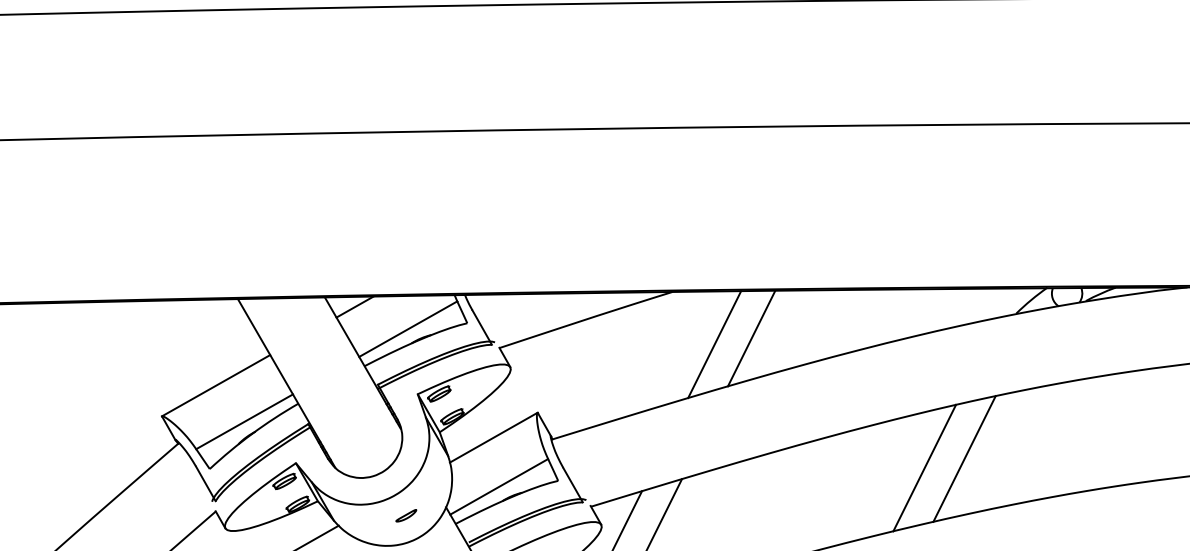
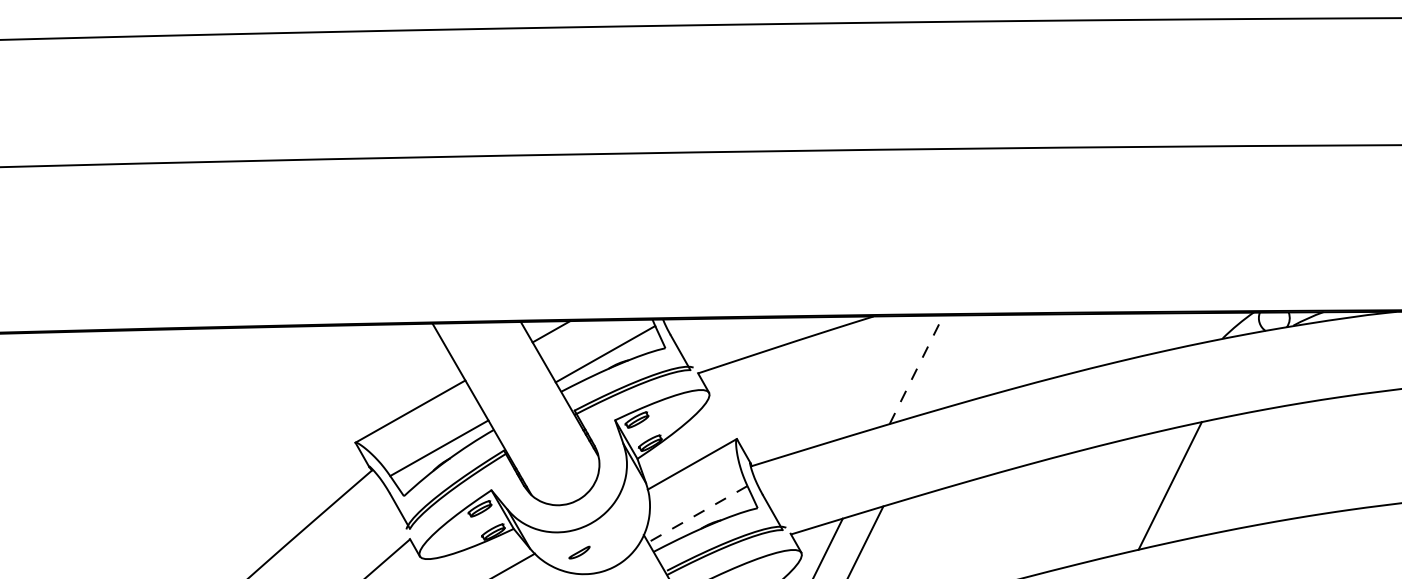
line: (752, 338) -> (954, 363), removed
line: (714, 344) -> (916, 369), solid -> dashed
line: (924, 468) -> (1129, 495), removed
line: (498, 487) -> (697, 514), solid -> dashed
part: (406, 515) -> (579, 552), moved

